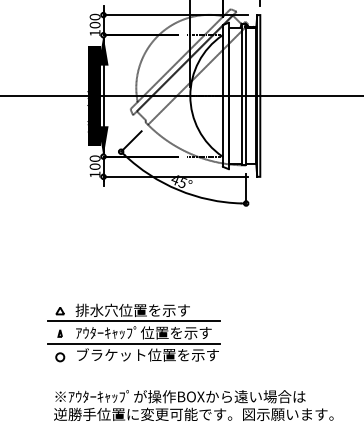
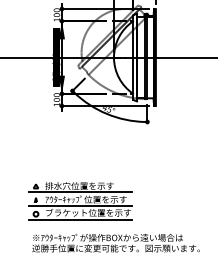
line: (132, 366) -> (79, 219), added

